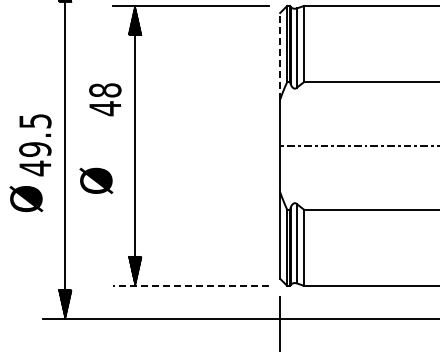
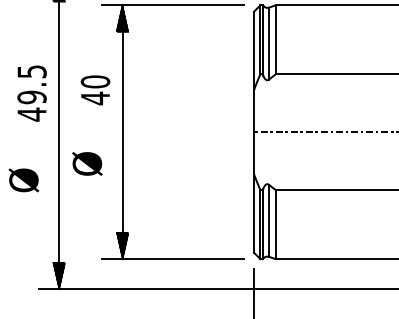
line: (280, 55) -> (254, 50), dashed -> solid
text: (105, 90) -> (95, 81), 48 -> 40
text: (35, 145) -> (32, 93), moved
line: (190, 285) -> (172, 258), dashed -> solid

